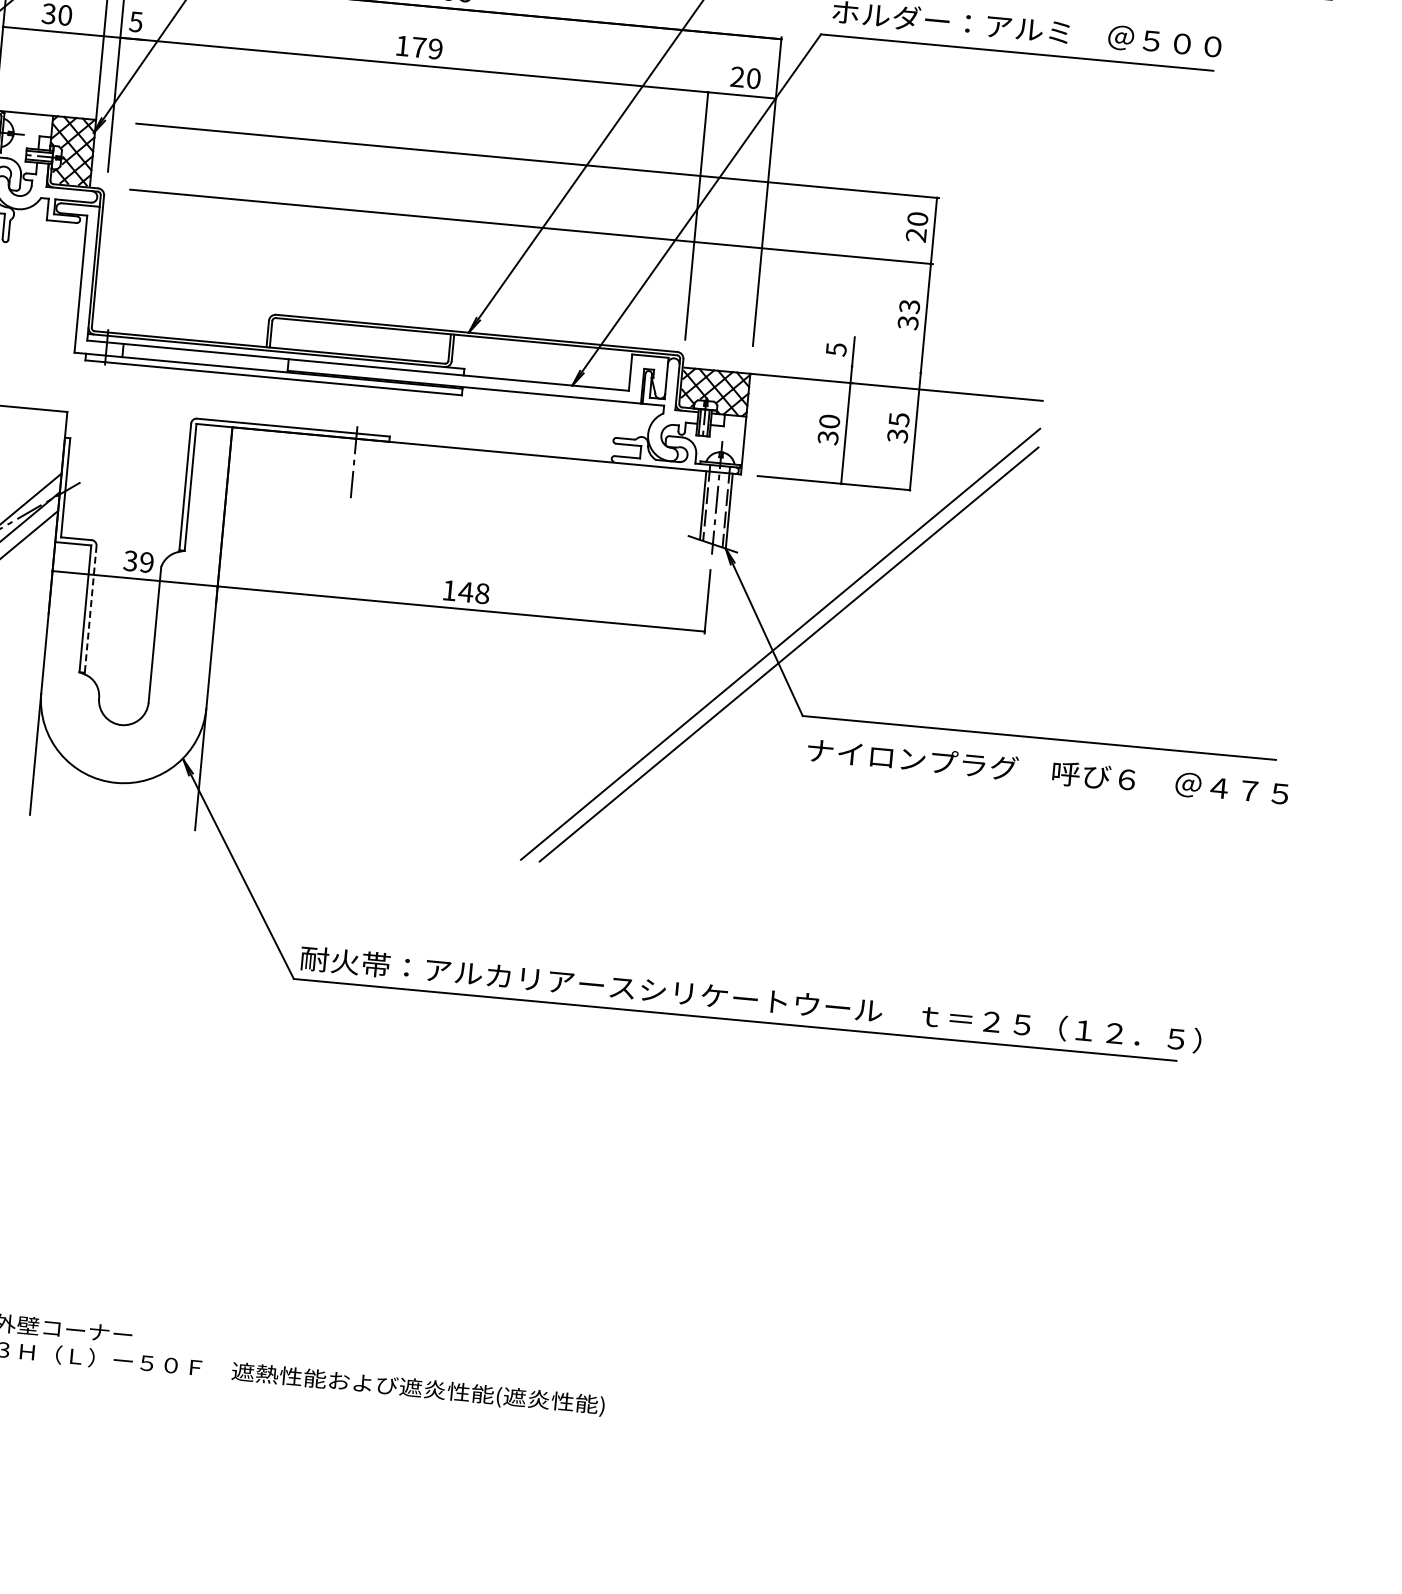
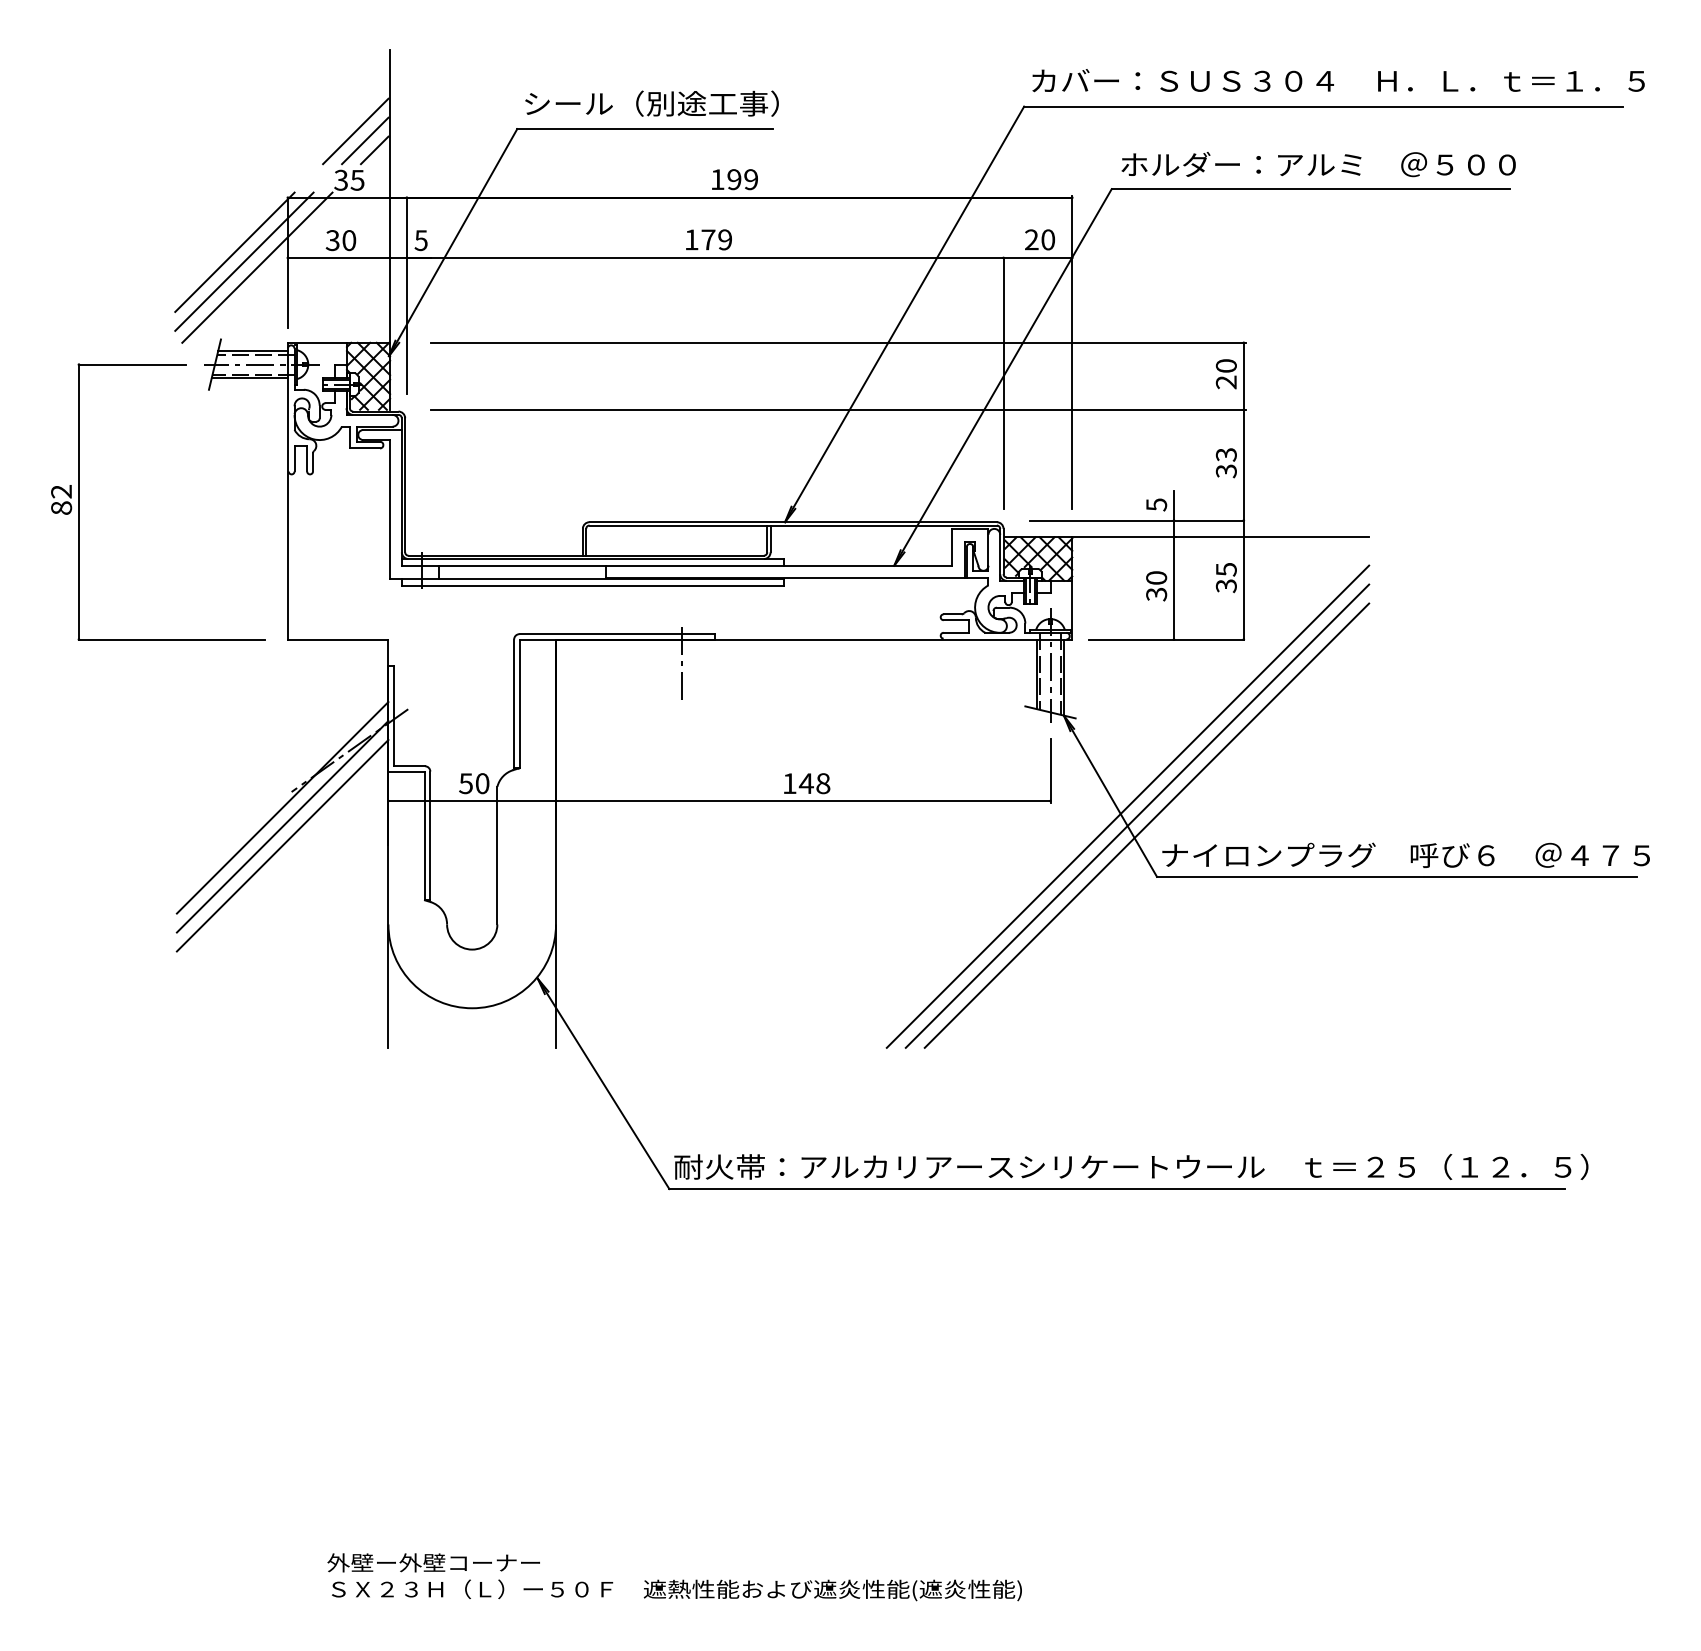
line: (815, 363) -> (1136, 520), added
text: (138, 561) -> (474, 783), 39 -> 50
line: (90, 609) -> (430, 836), dashed -> solid
line: (797, 664) -> (1146, 825), added
text: (1047, 771) -> (1405, 854), moved

